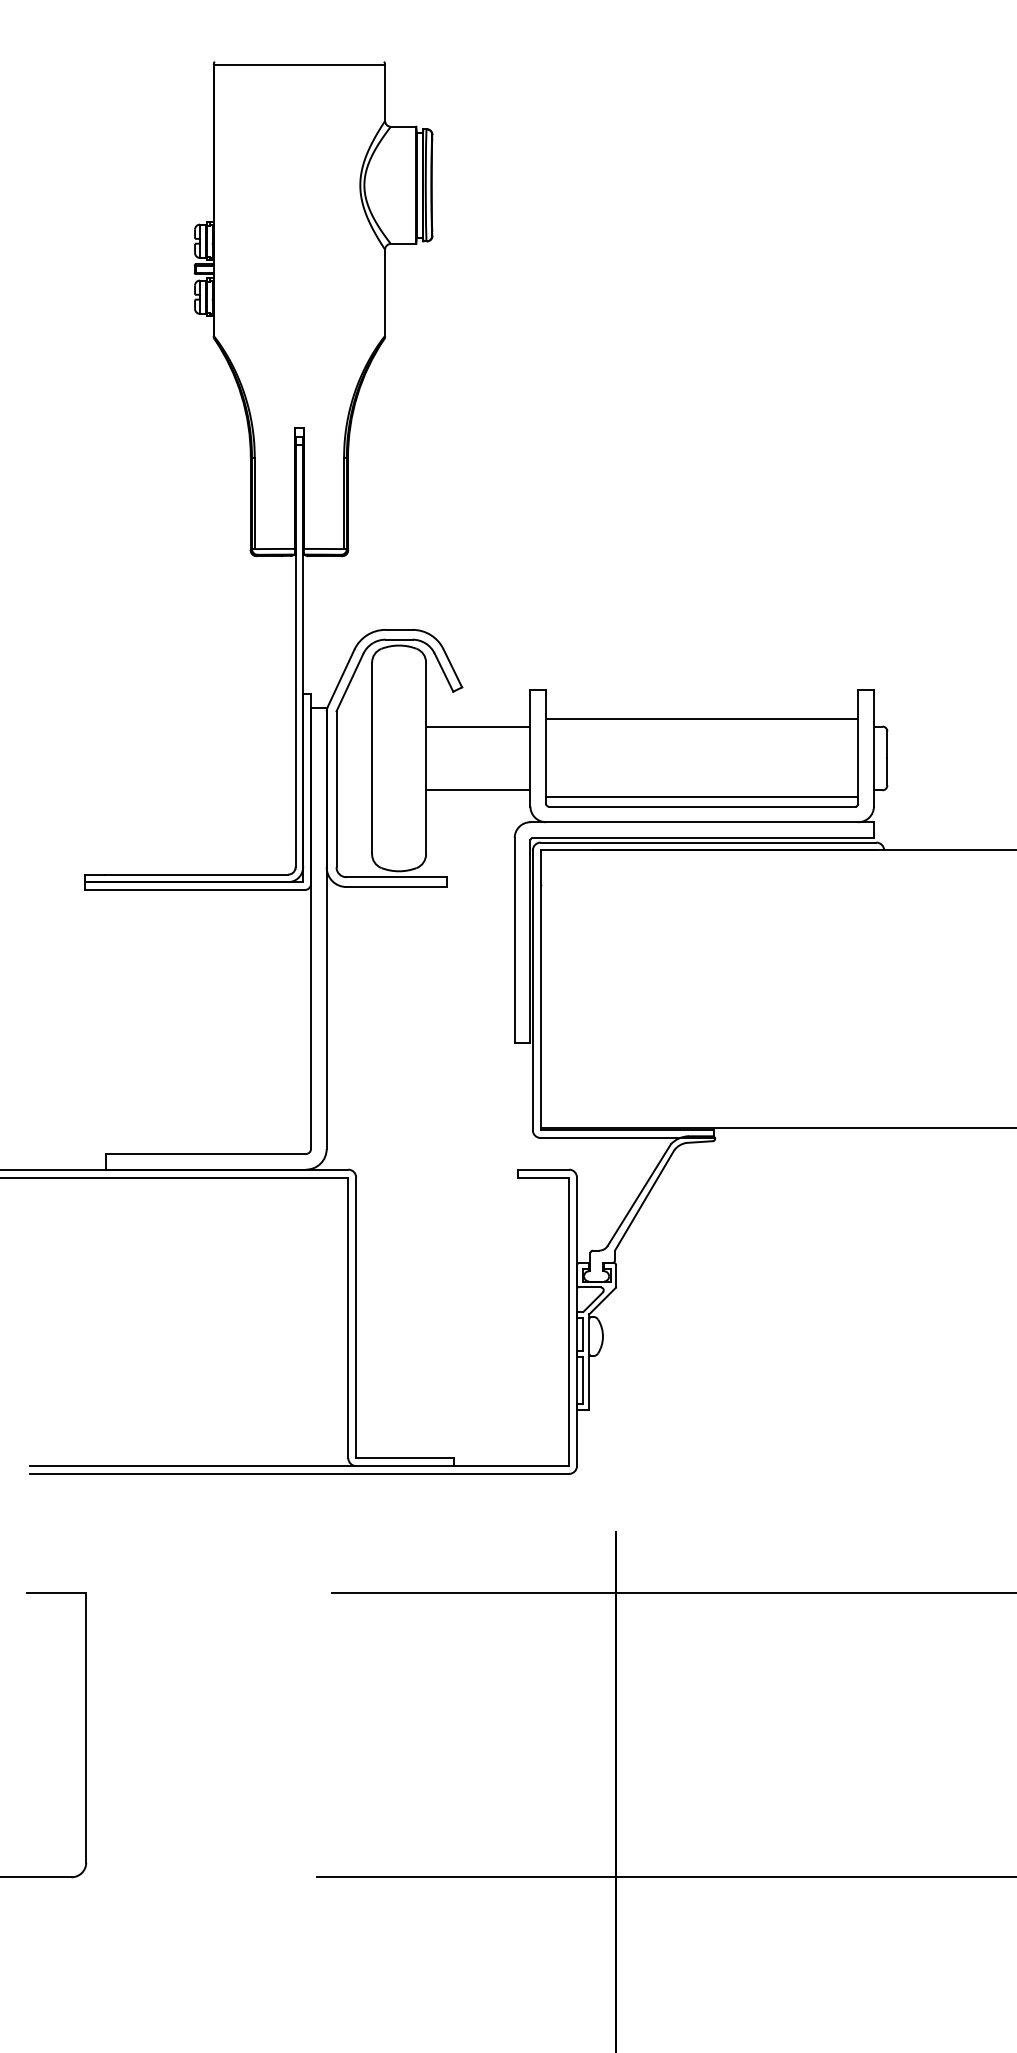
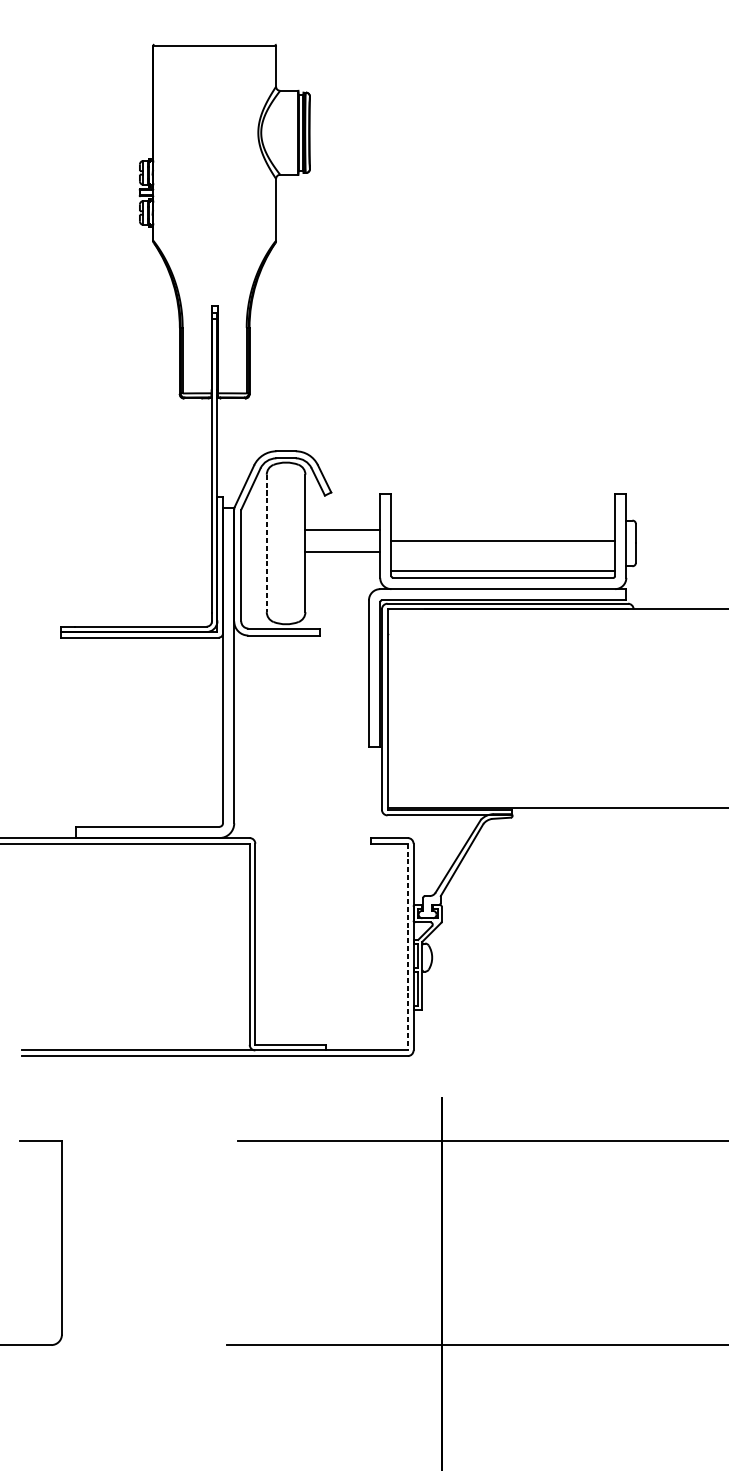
line: (702, 719) -> (503, 540), moved
line: (478, 726) -> (343, 552), moved
line: (372, 758) -> (267, 543), solid -> dashed
line: (478, 790) -> (343, 529), moved
line: (569, 1322) -> (408, 947), solid -> dashed

